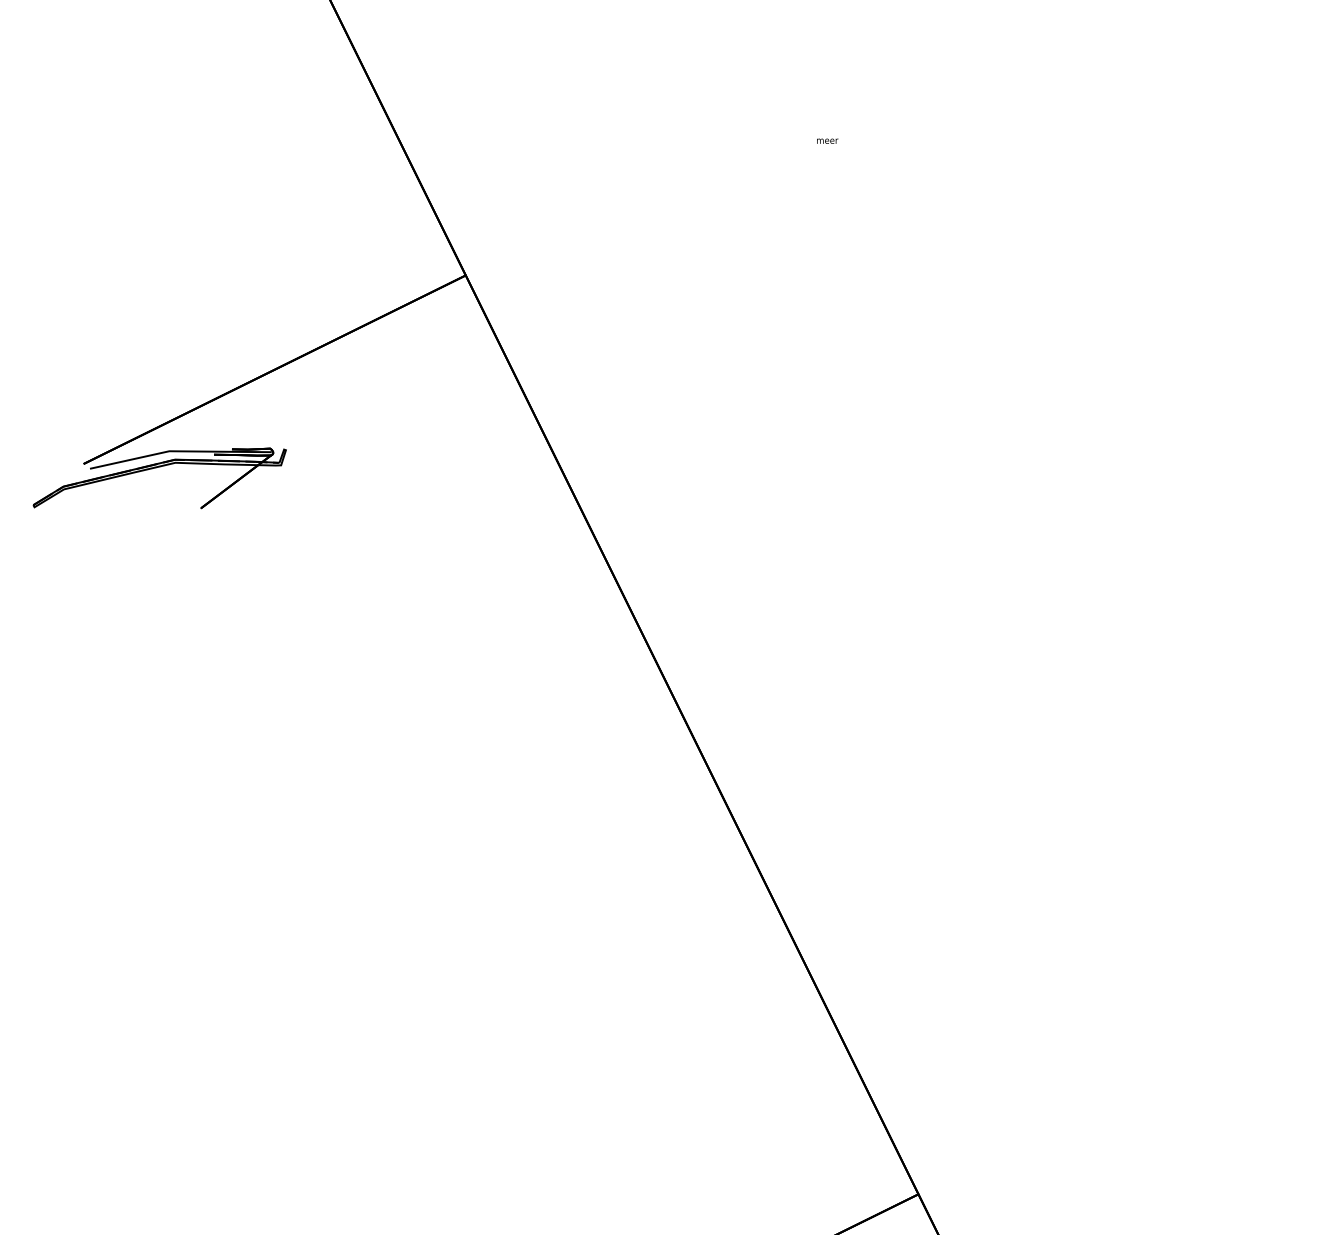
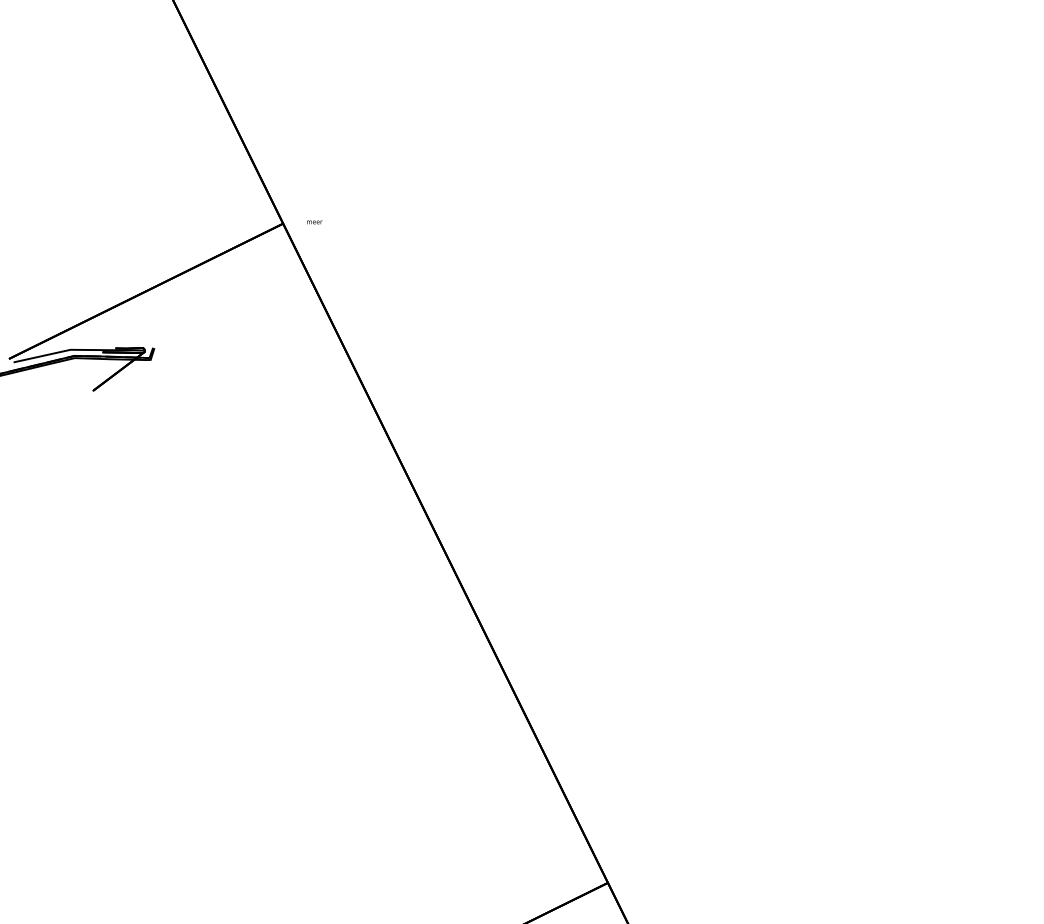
text: (827, 141) -> (314, 222), moved

